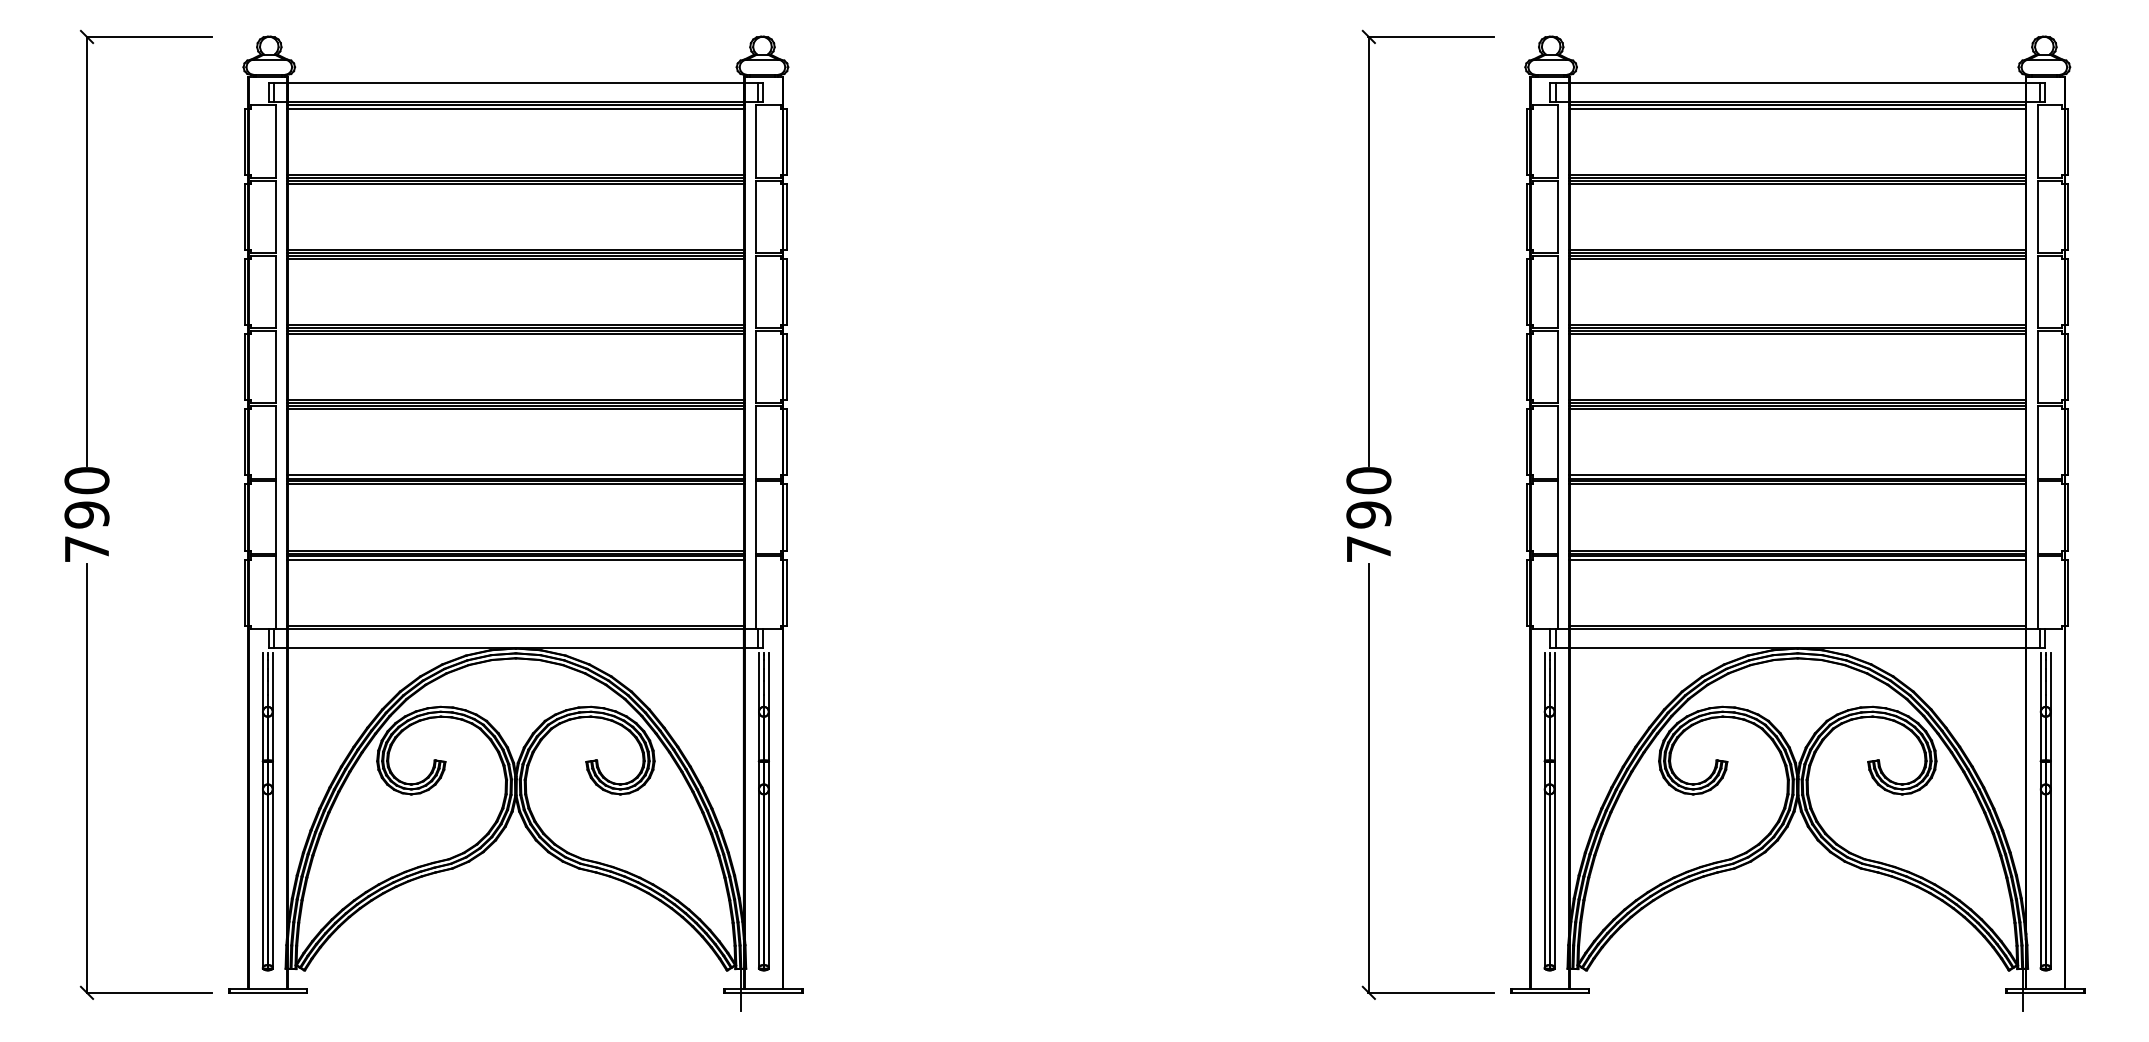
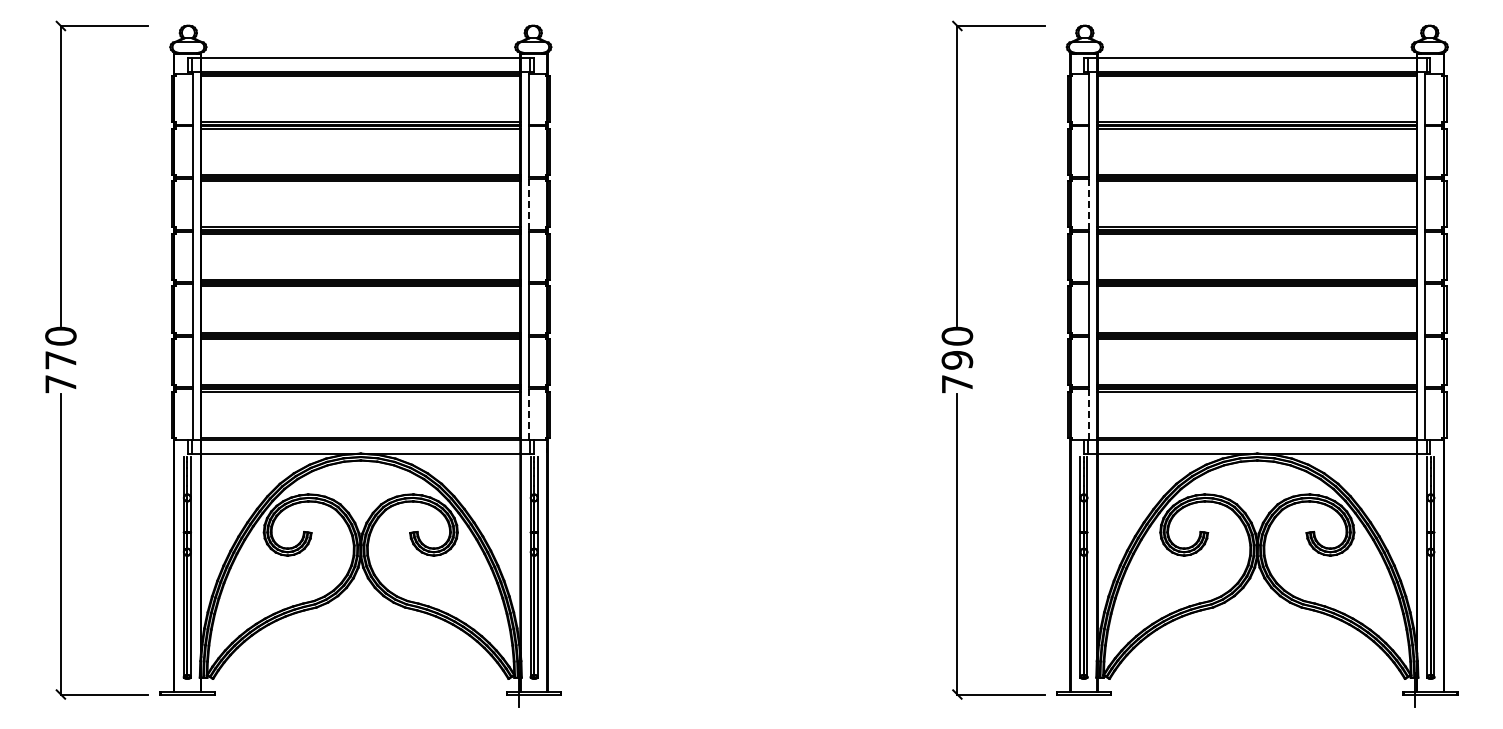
line: (755, 292) -> (528, 204), solid -> dashed
line: (1557, 292) -> (1089, 204), solid -> dashed
text: (86, 515) -> (60, 360), 790 -> 770
line: (755, 593) -> (528, 415), solid -> dashed
line: (1557, 593) -> (1089, 415), solid -> dashed

